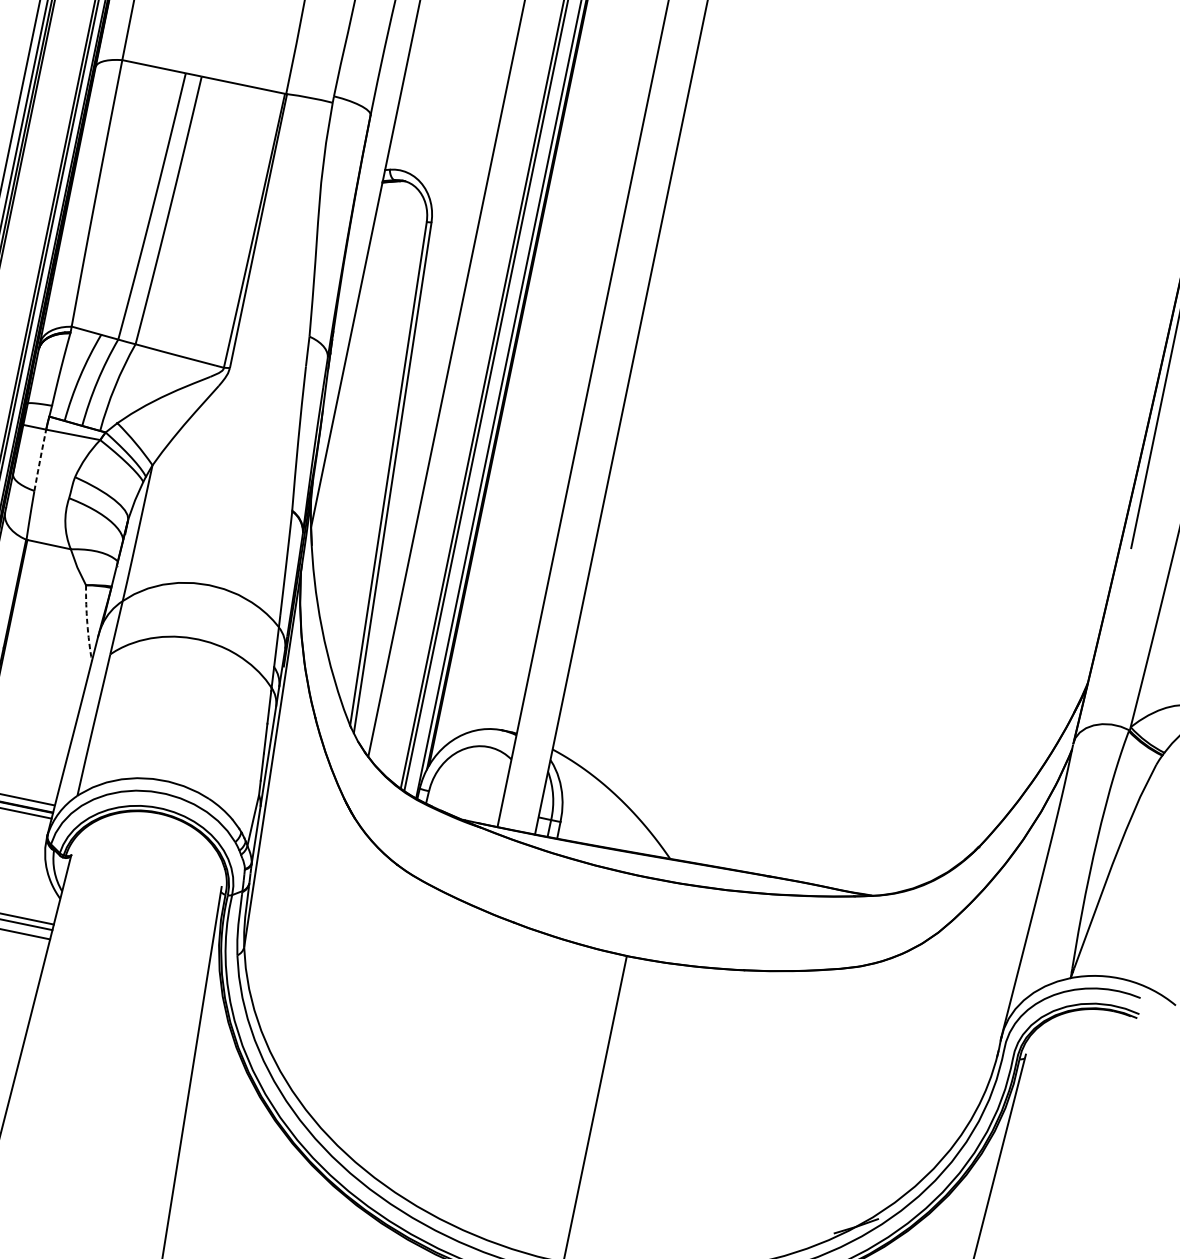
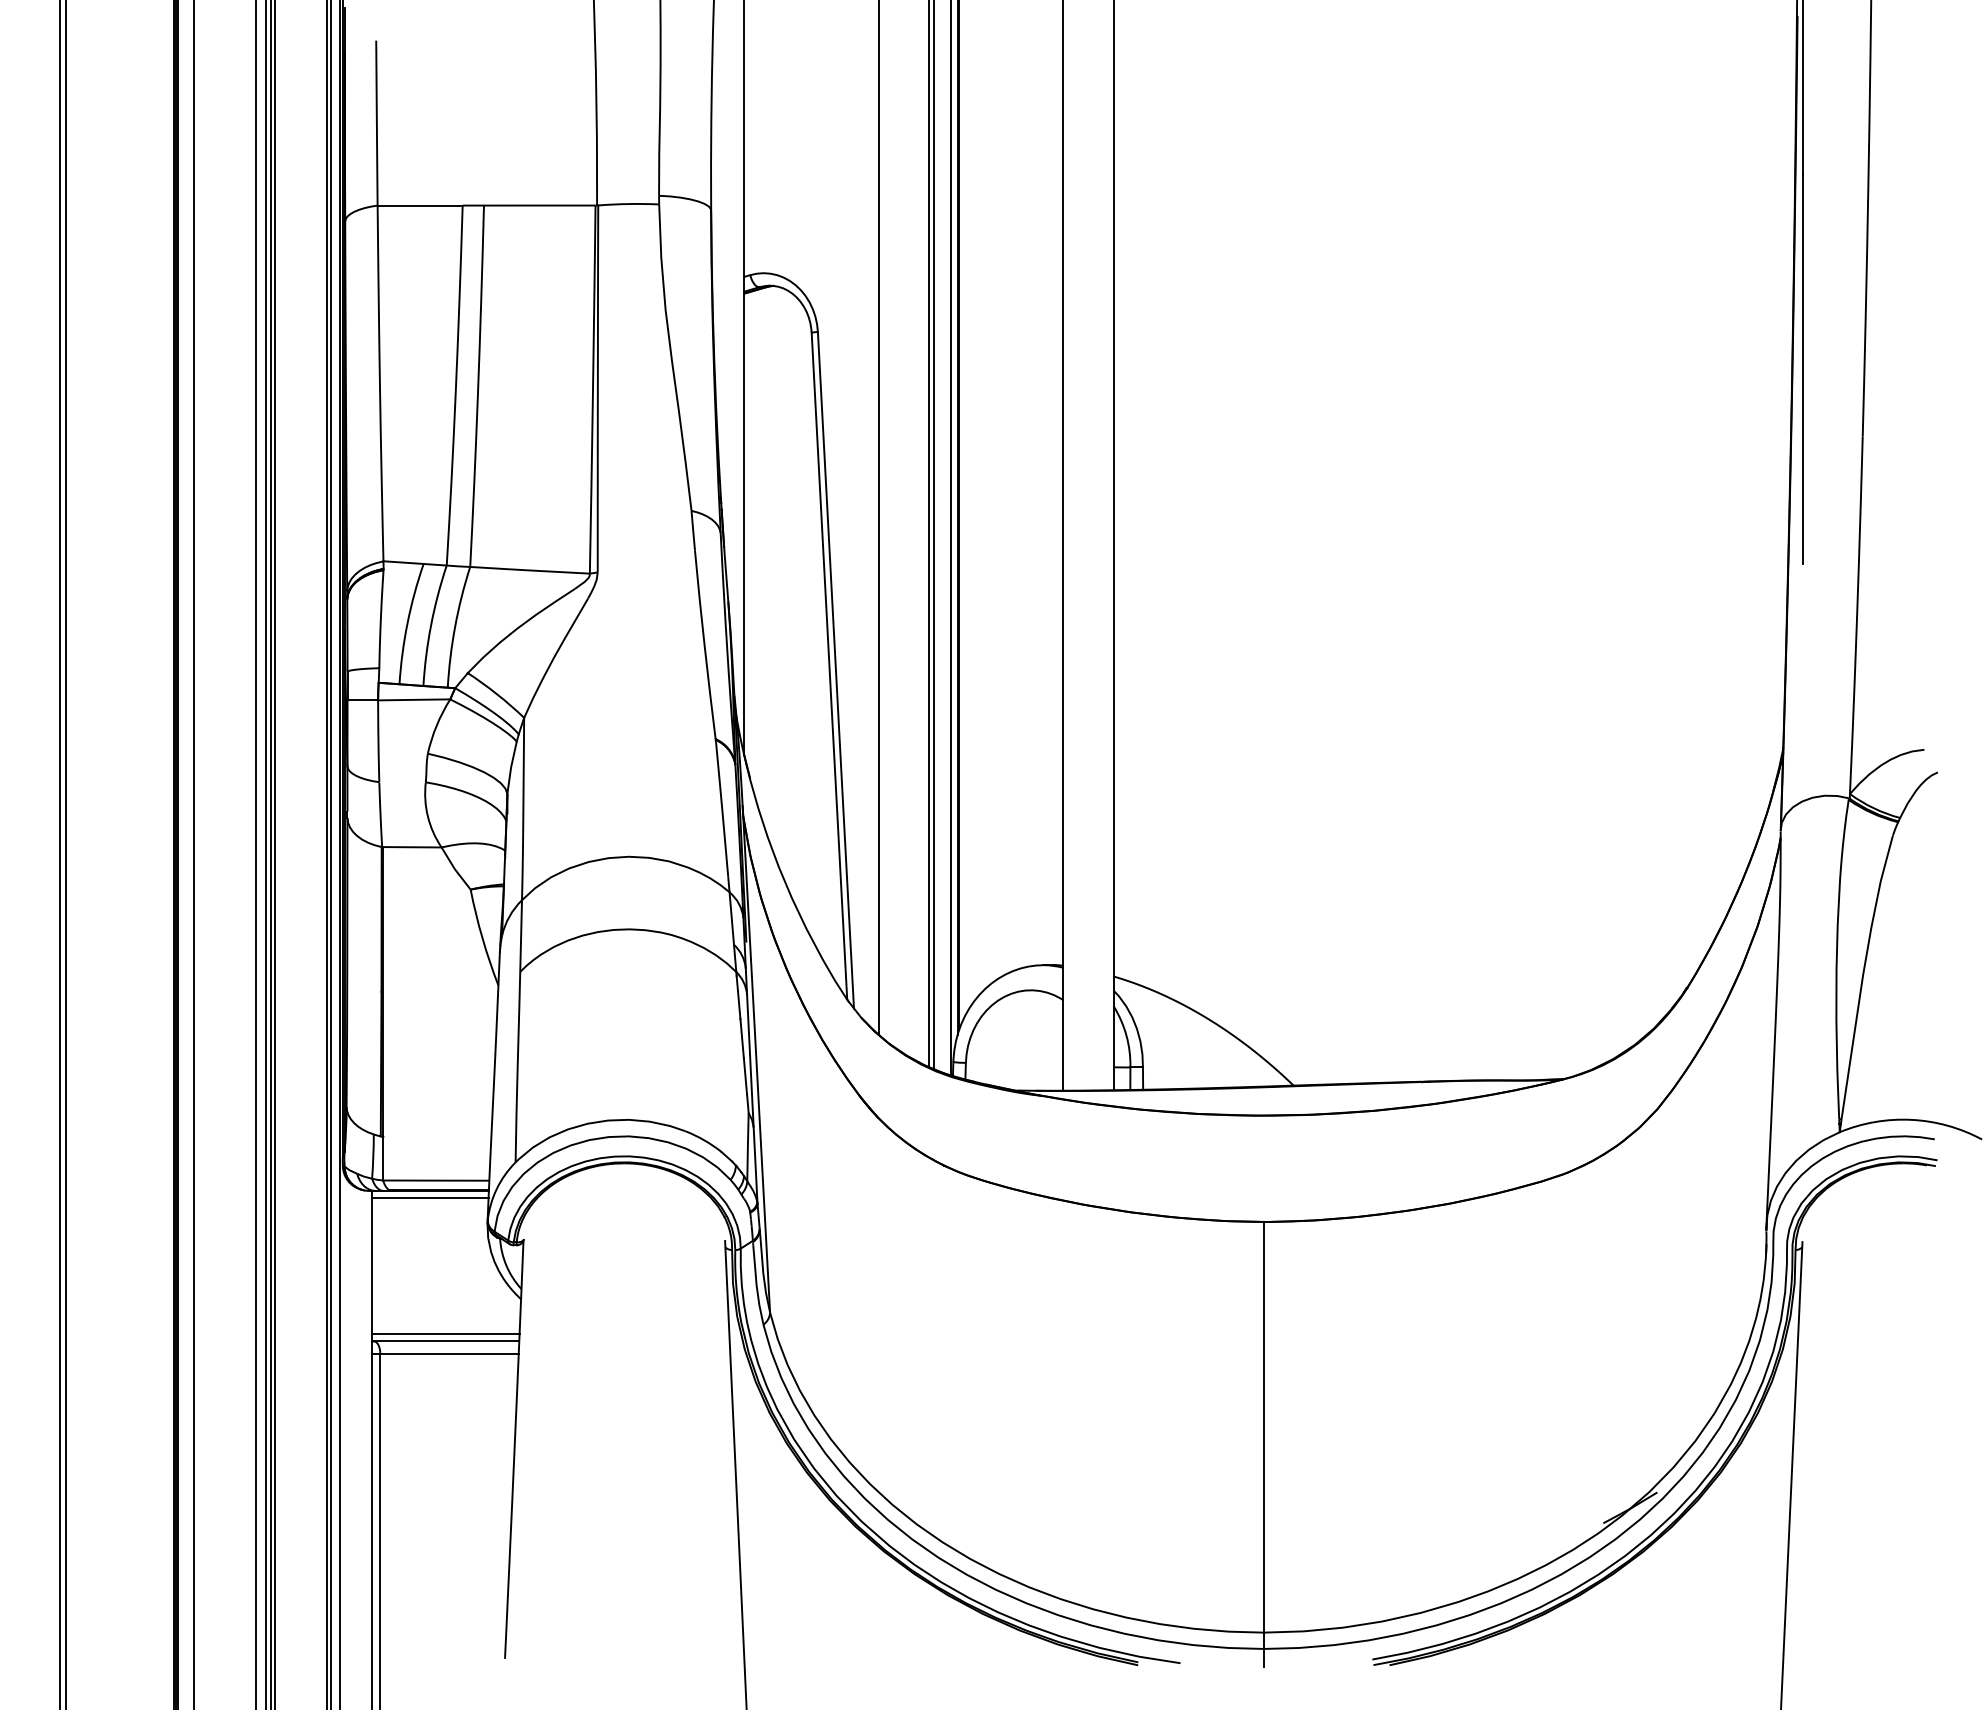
line: (40, 459) -> (378, 740), dashed -> solid
arc: (87, 623) -> (482, 938), dashed -> solid

